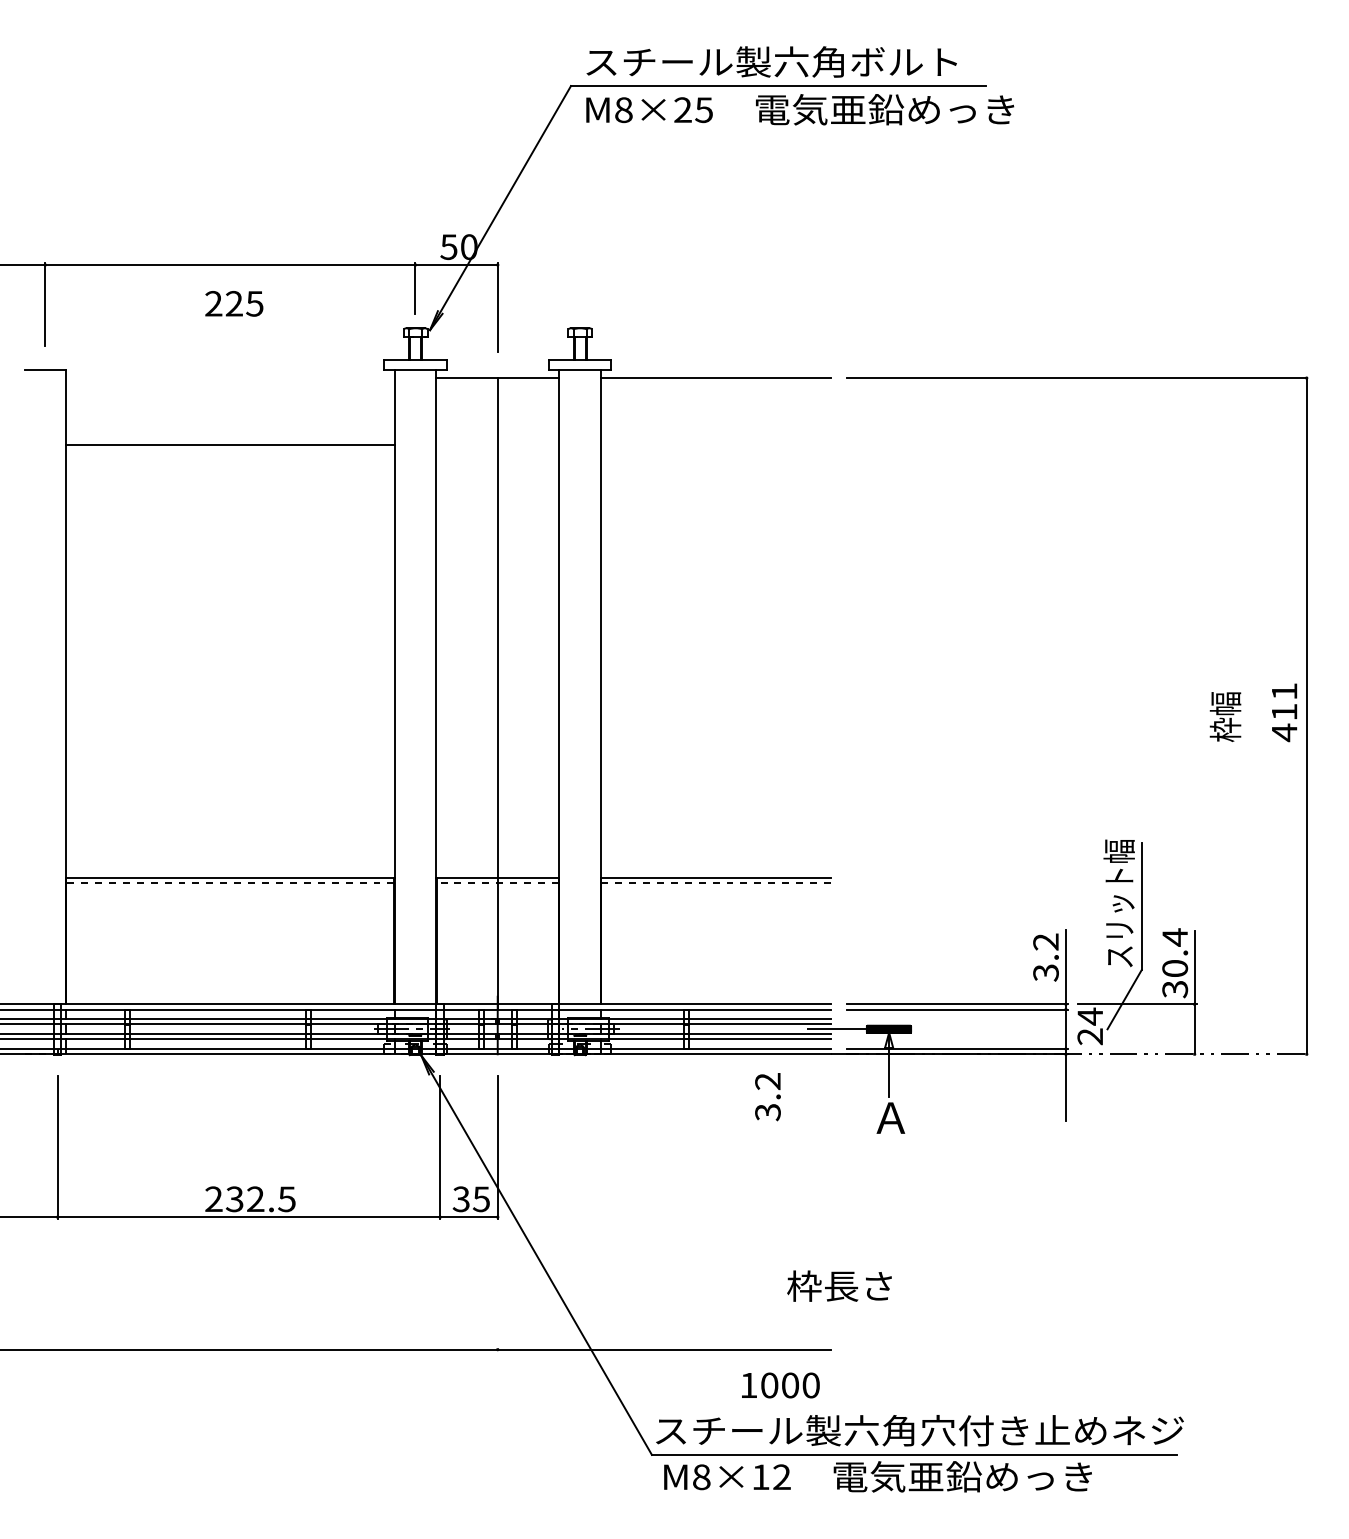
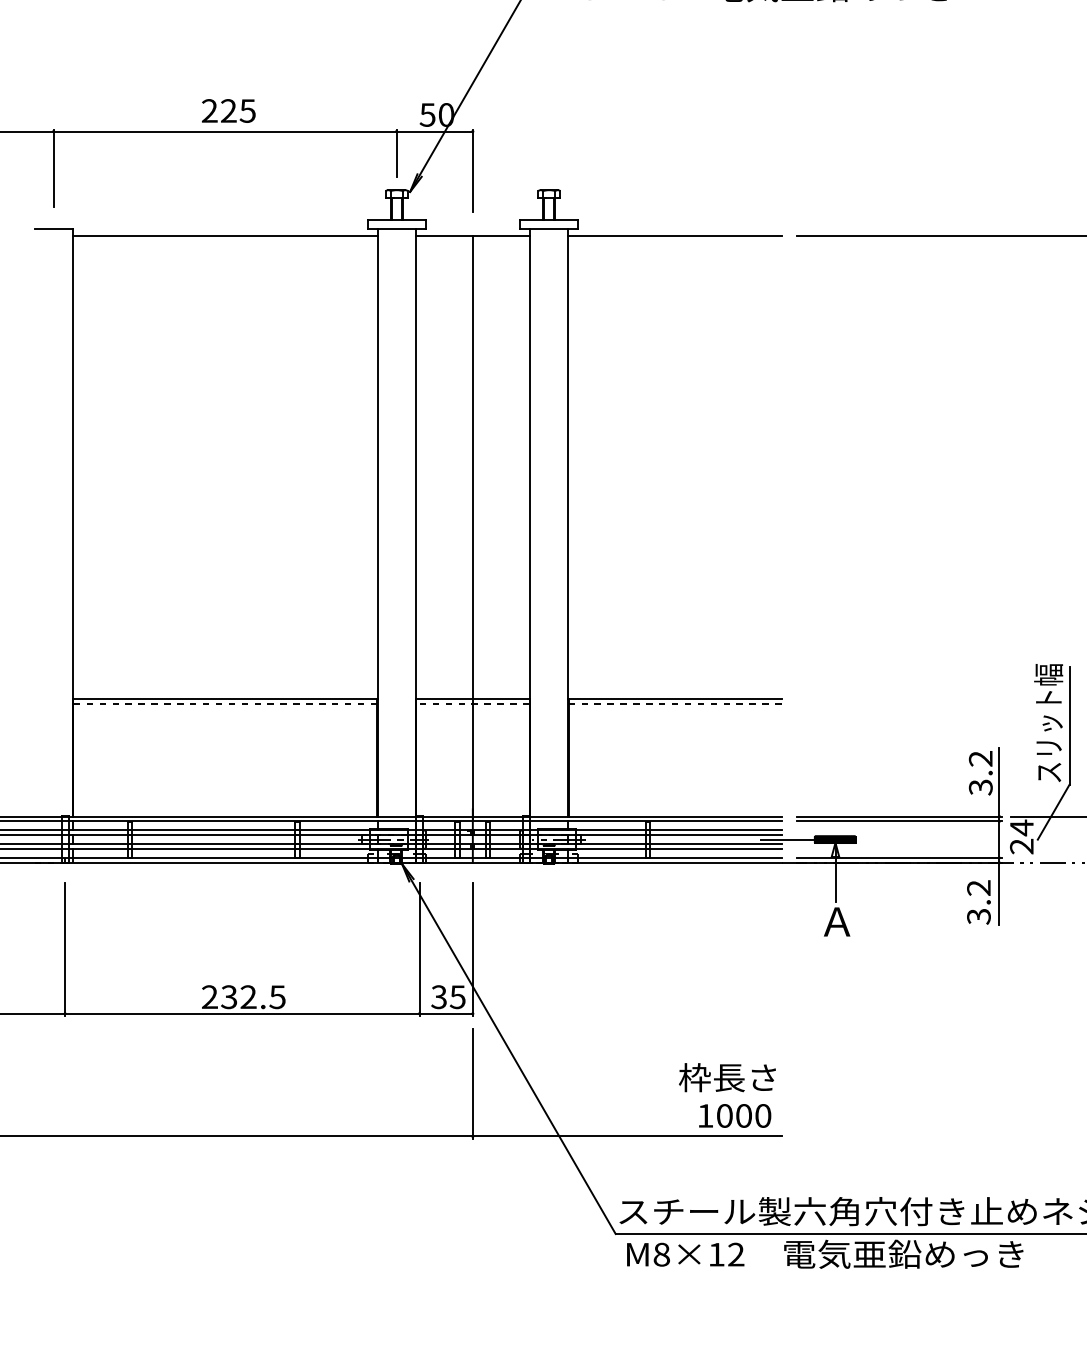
text: (234, 303) -> (228, 110), moved
line: (229, 445) -> (224, 236), moved
text: (767, 1097) -> (978, 902), moved
text: (839, 1285) -> (727, 1077), moved
line: (497, 1292) -> (472, 1083), added
text: (780, 1385) -> (734, 1115), moved

